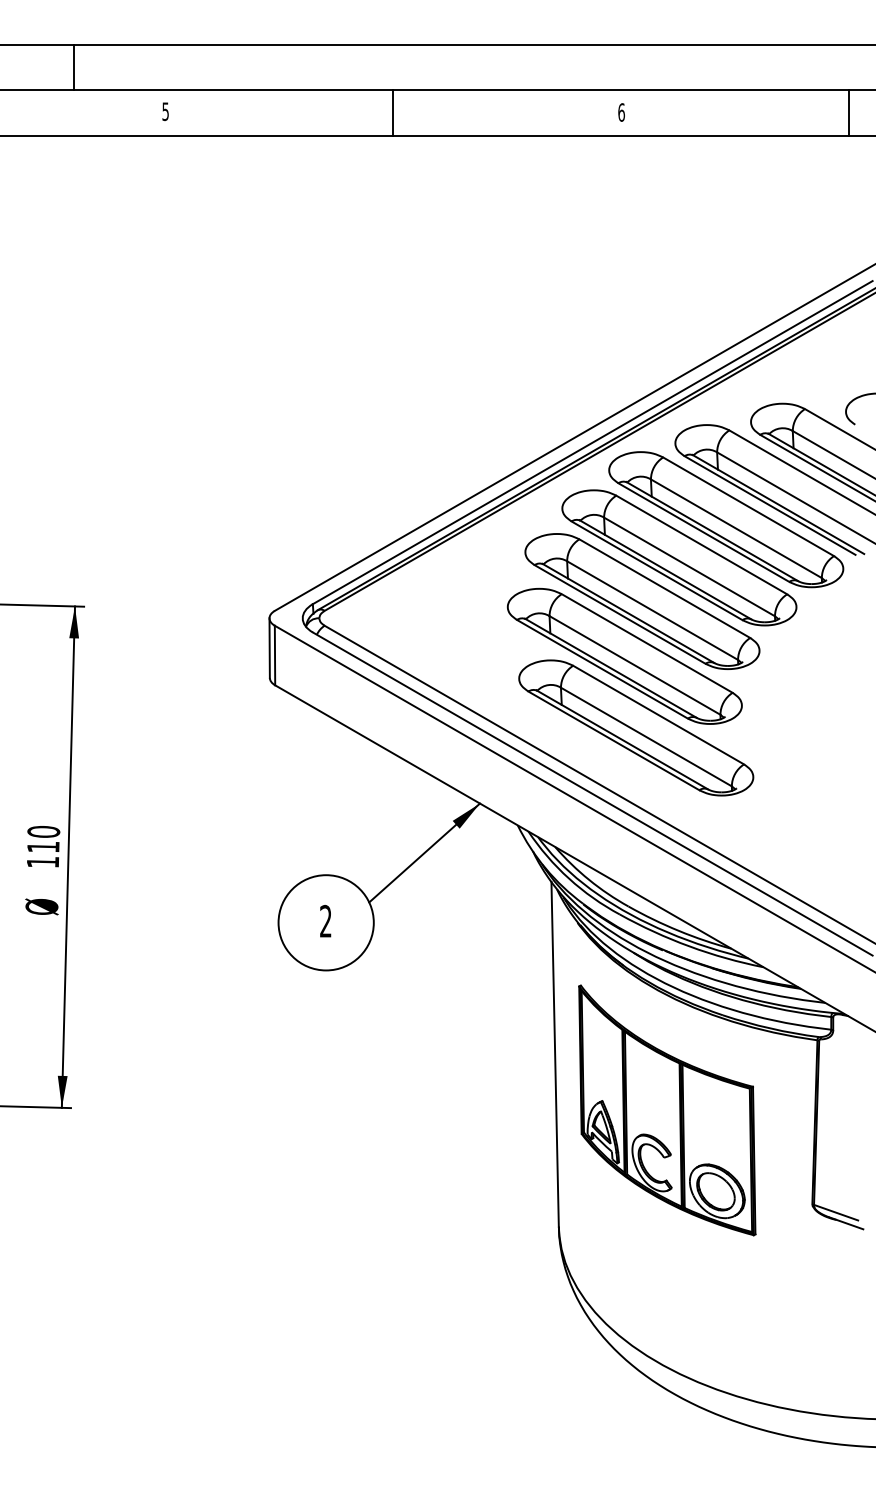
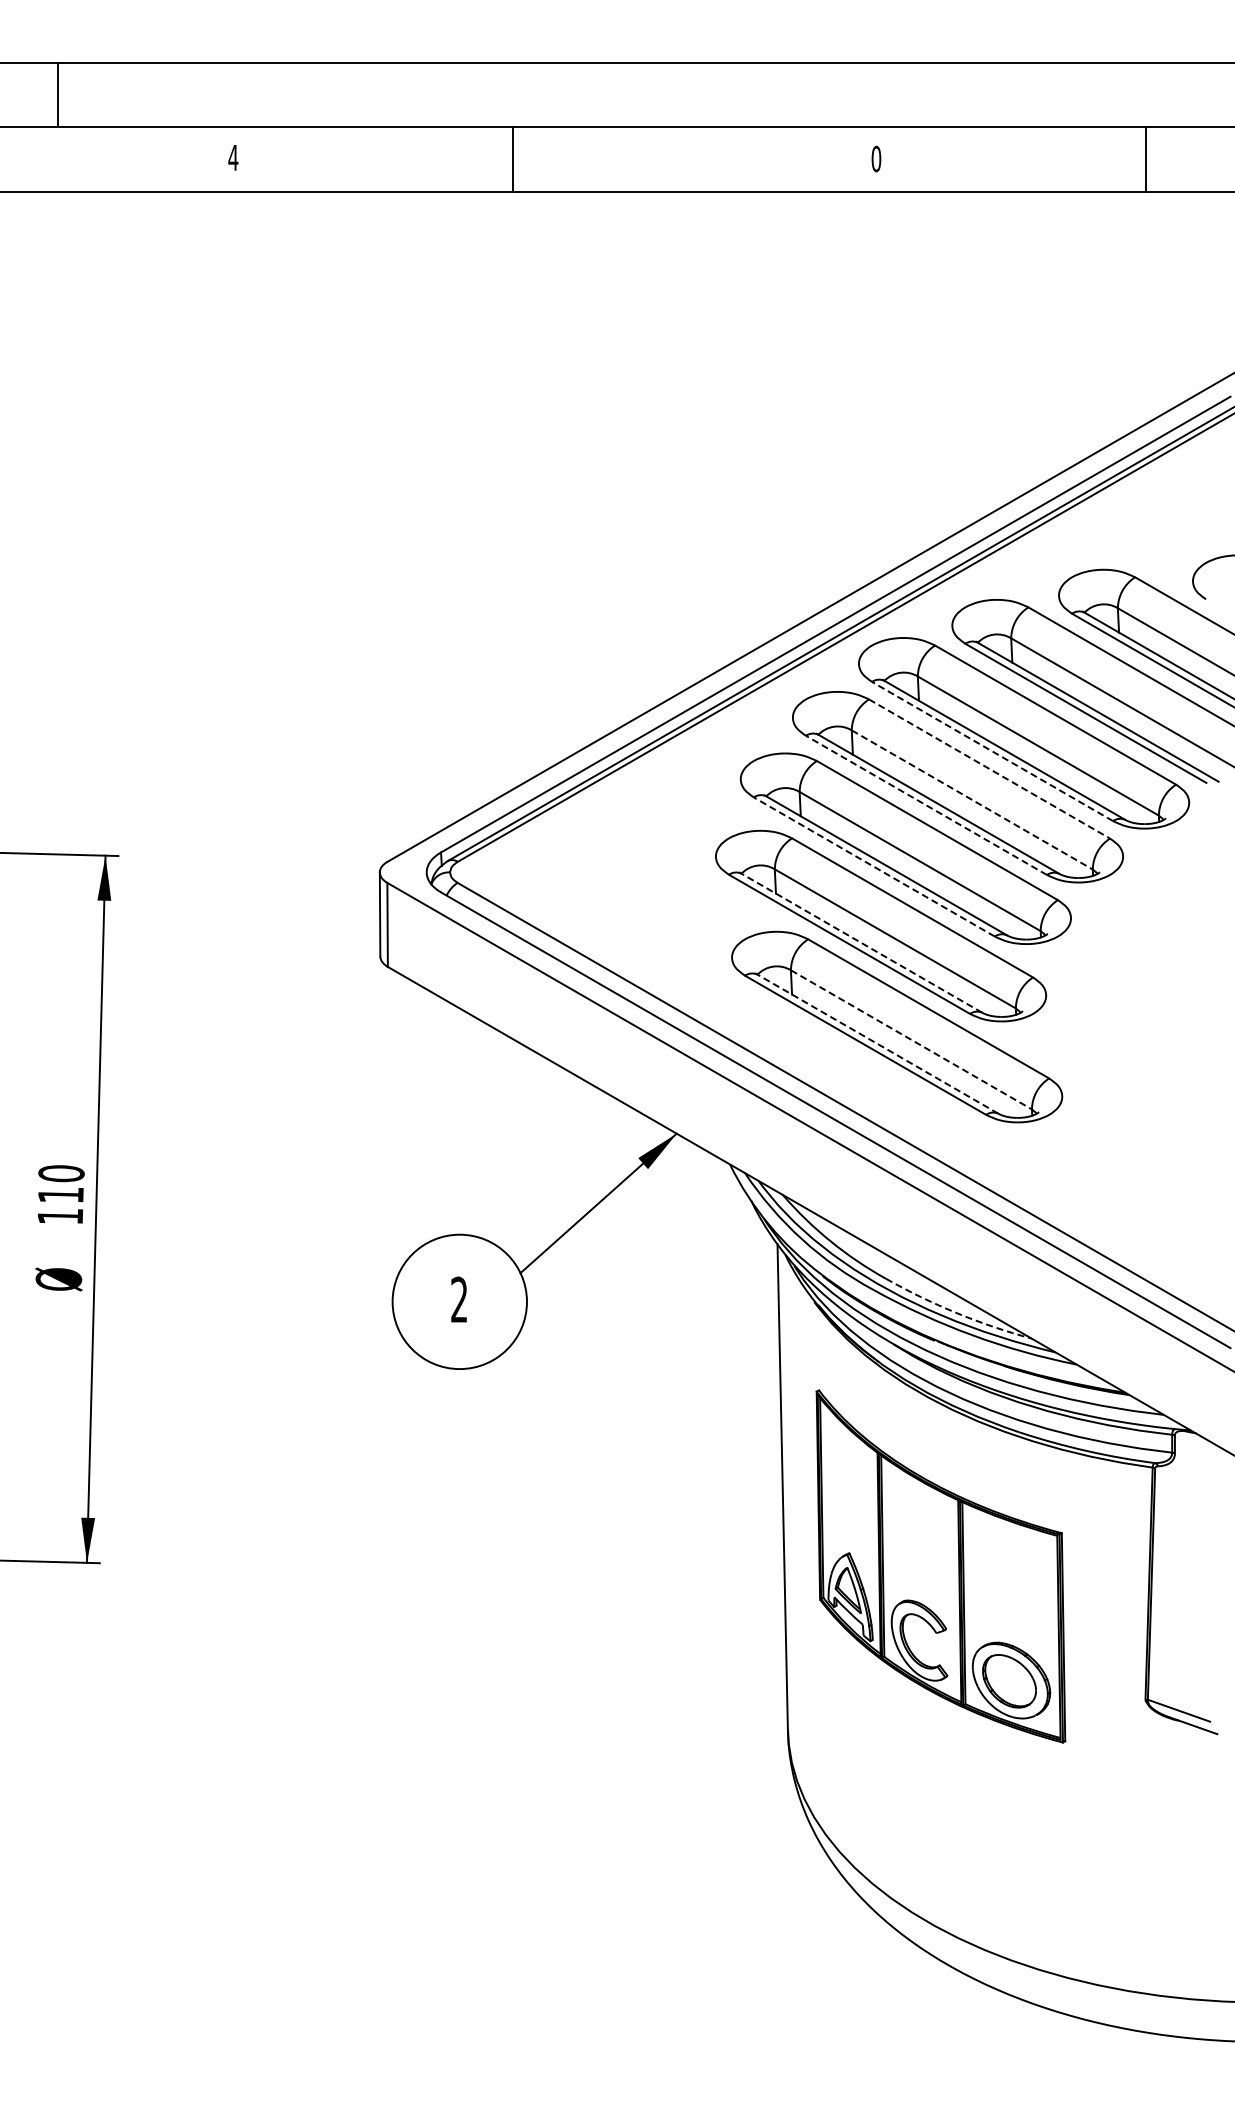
line: (74, 67) -> (58, 95), moved
text: (165, 112) -> (233, 158), 5 -> 4
line: (393, 112) -> (513, 159), moved
text: (621, 112) -> (876, 158), 6 -> 0
line: (849, 112) -> (1145, 159), moved
line: (703, 532) -> (992, 751), solid -> dashed
line: (701, 545) -> (989, 769), solid -> dashed
line: (689, 567) -> (972, 800), solid -> dashed
line: (657, 570) -> (926, 805), solid -> dashed
line: (619, 614) -> (873, 866), solid -> dashed
line: (610, 668) -> (861, 942), solid -> dashed
line: (646, 737) -> (911, 1040), solid -> dashed
line: (622, 739) -> (877, 1043), solid -> dashed
arc: (679, 931) -> (957, 1313), solid -> dashed

